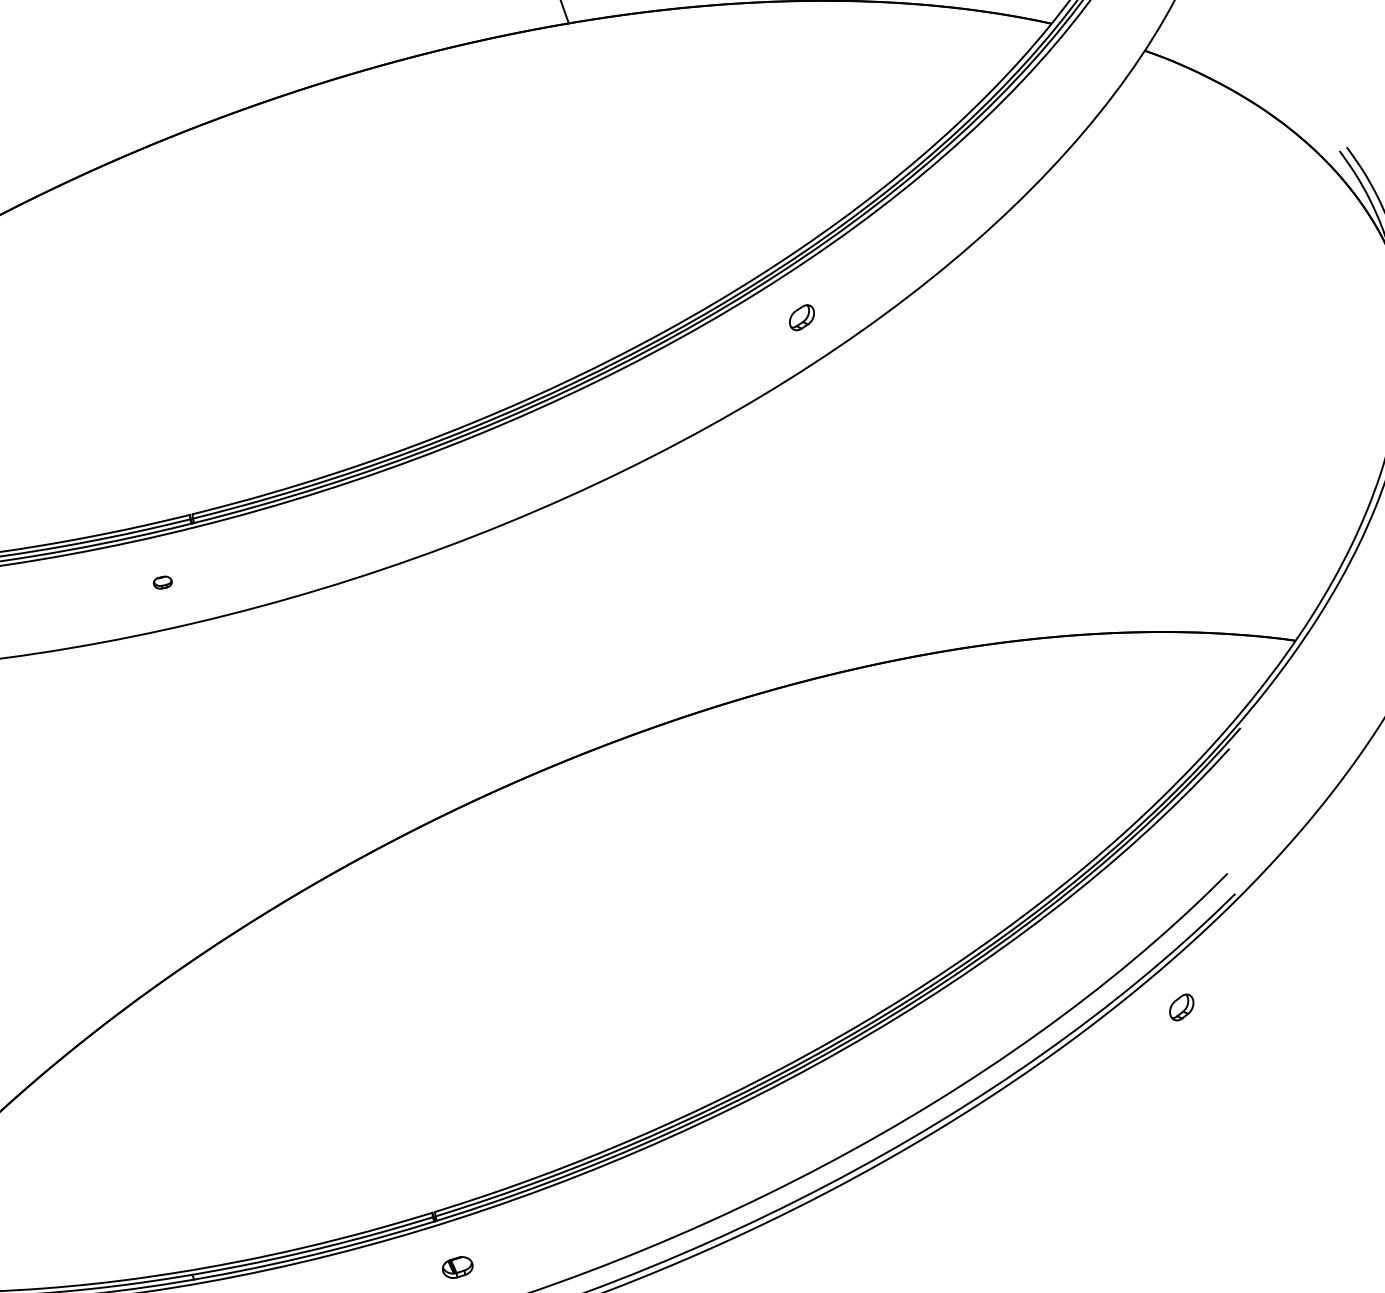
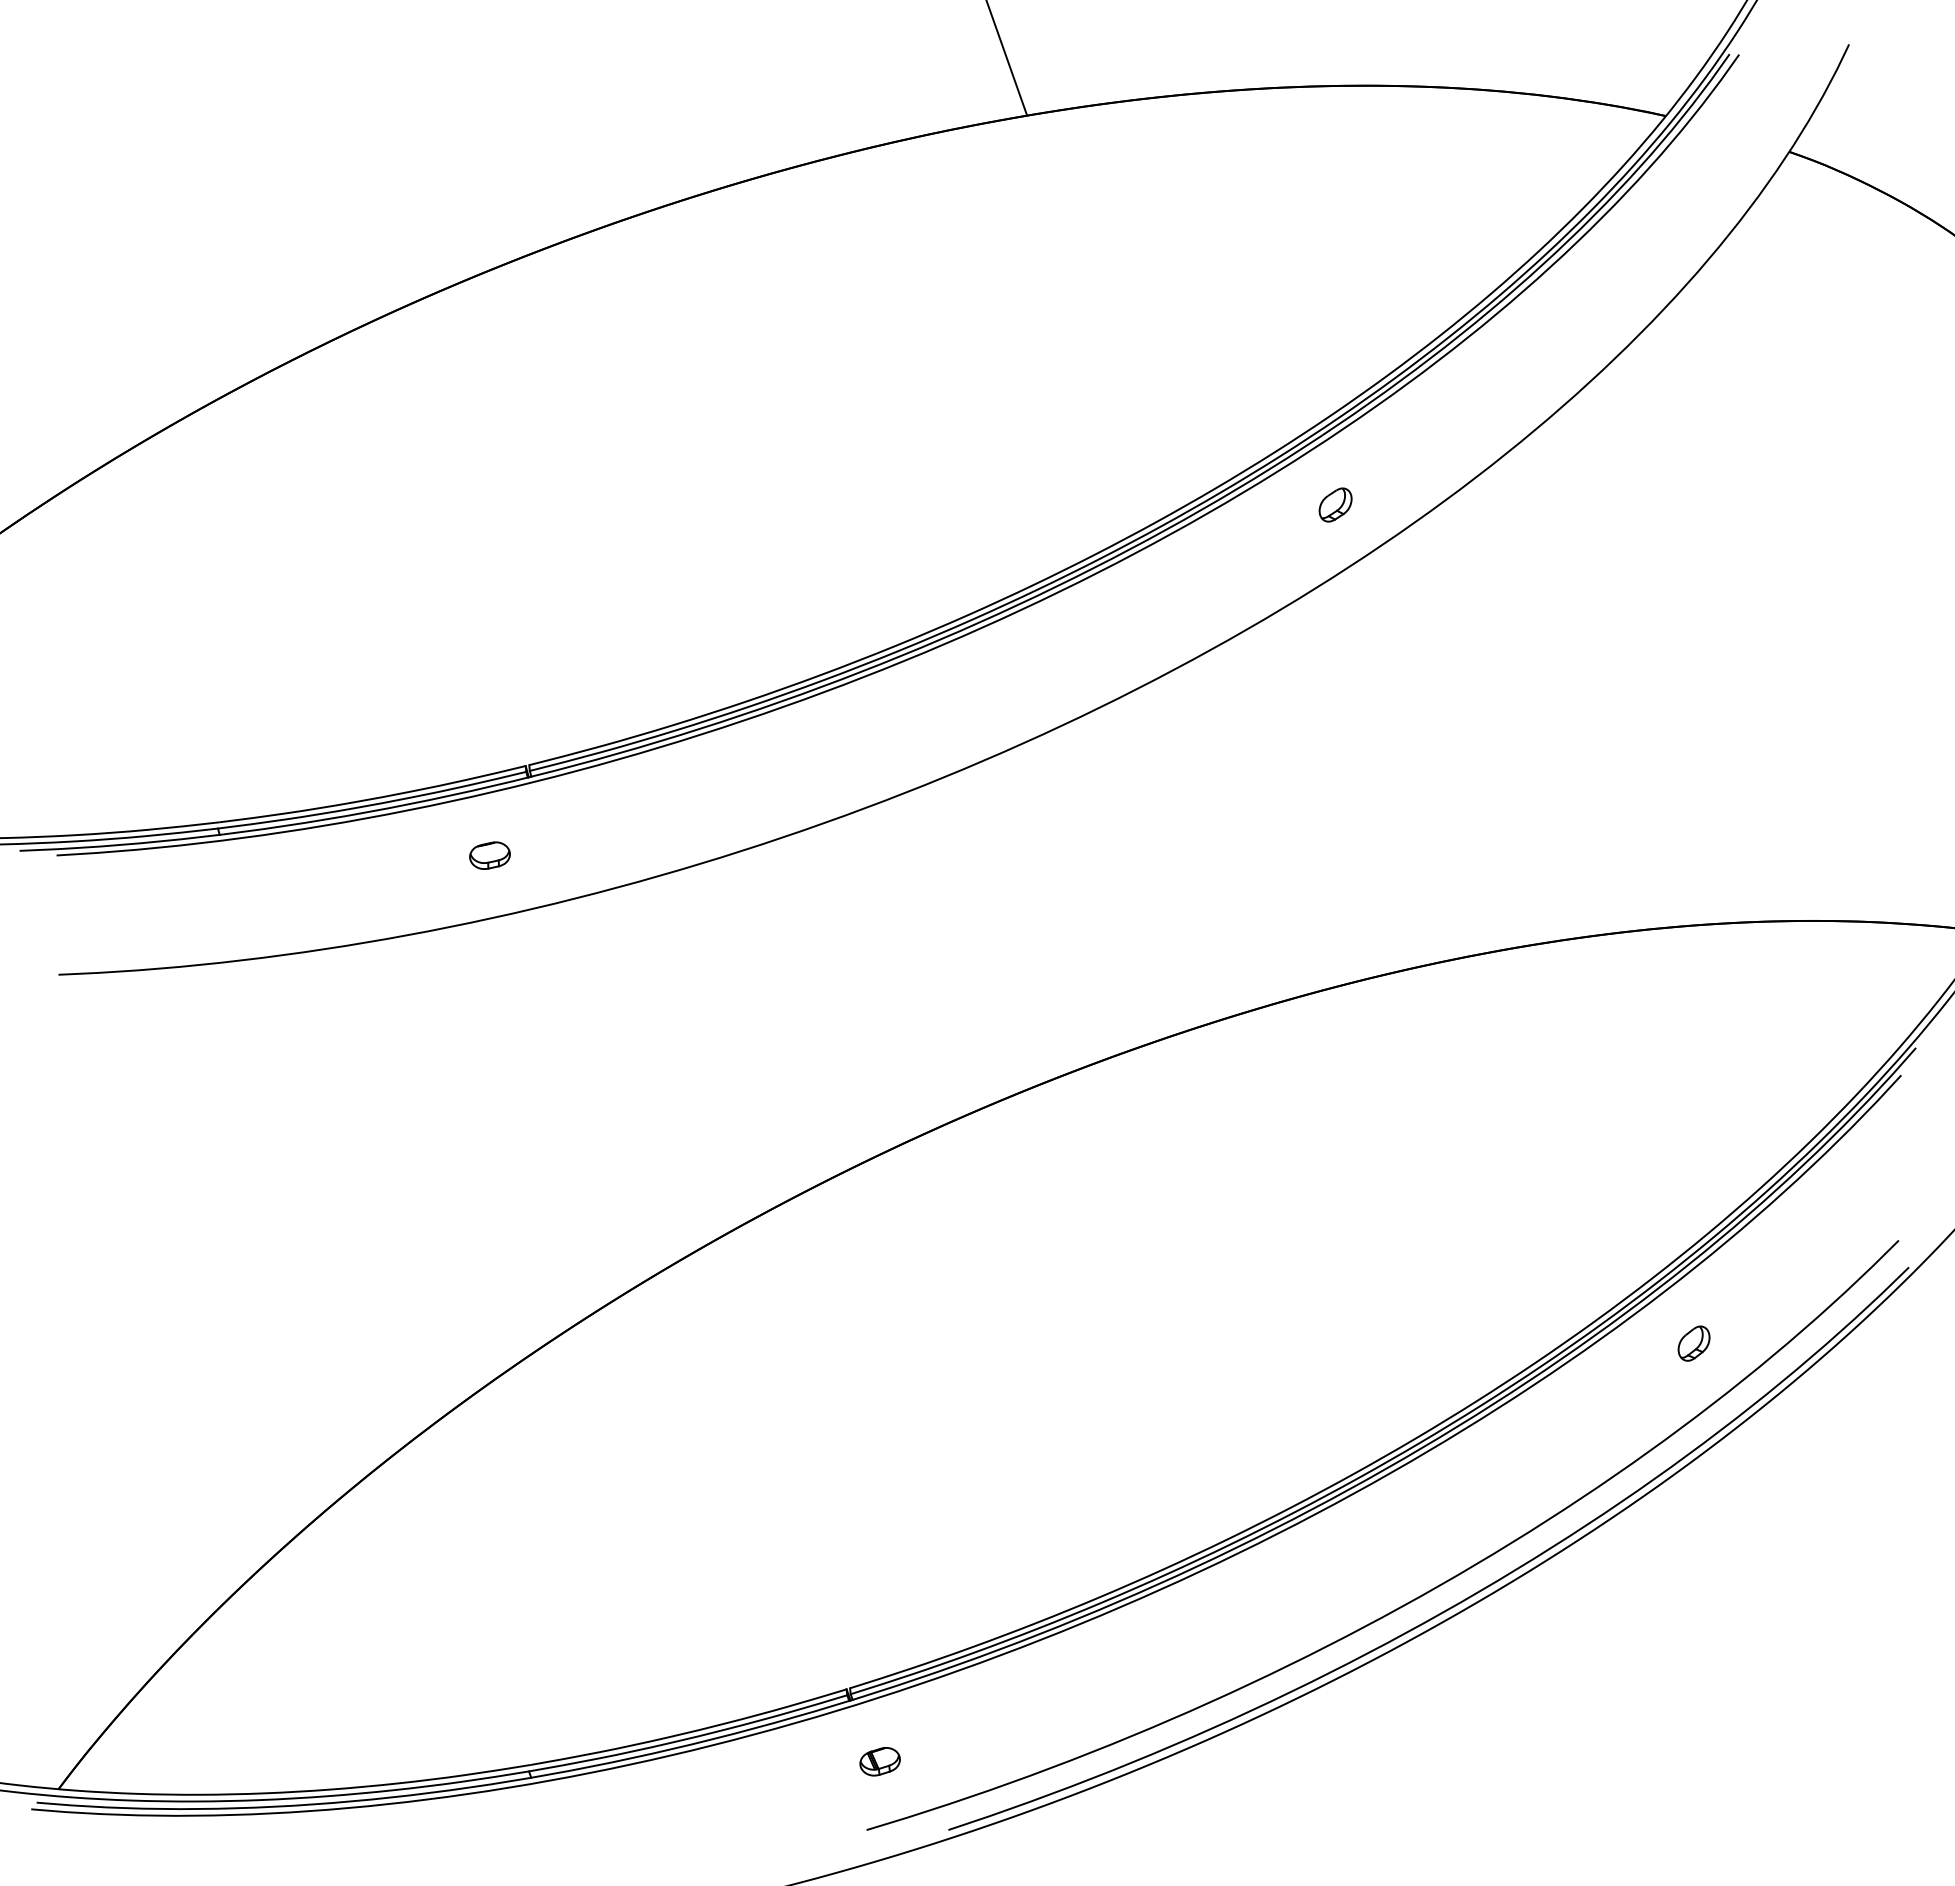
part: (162, 582) -> (489, 855), size x1.67
part: (1181, 1007) -> (1693, 1343), moved

